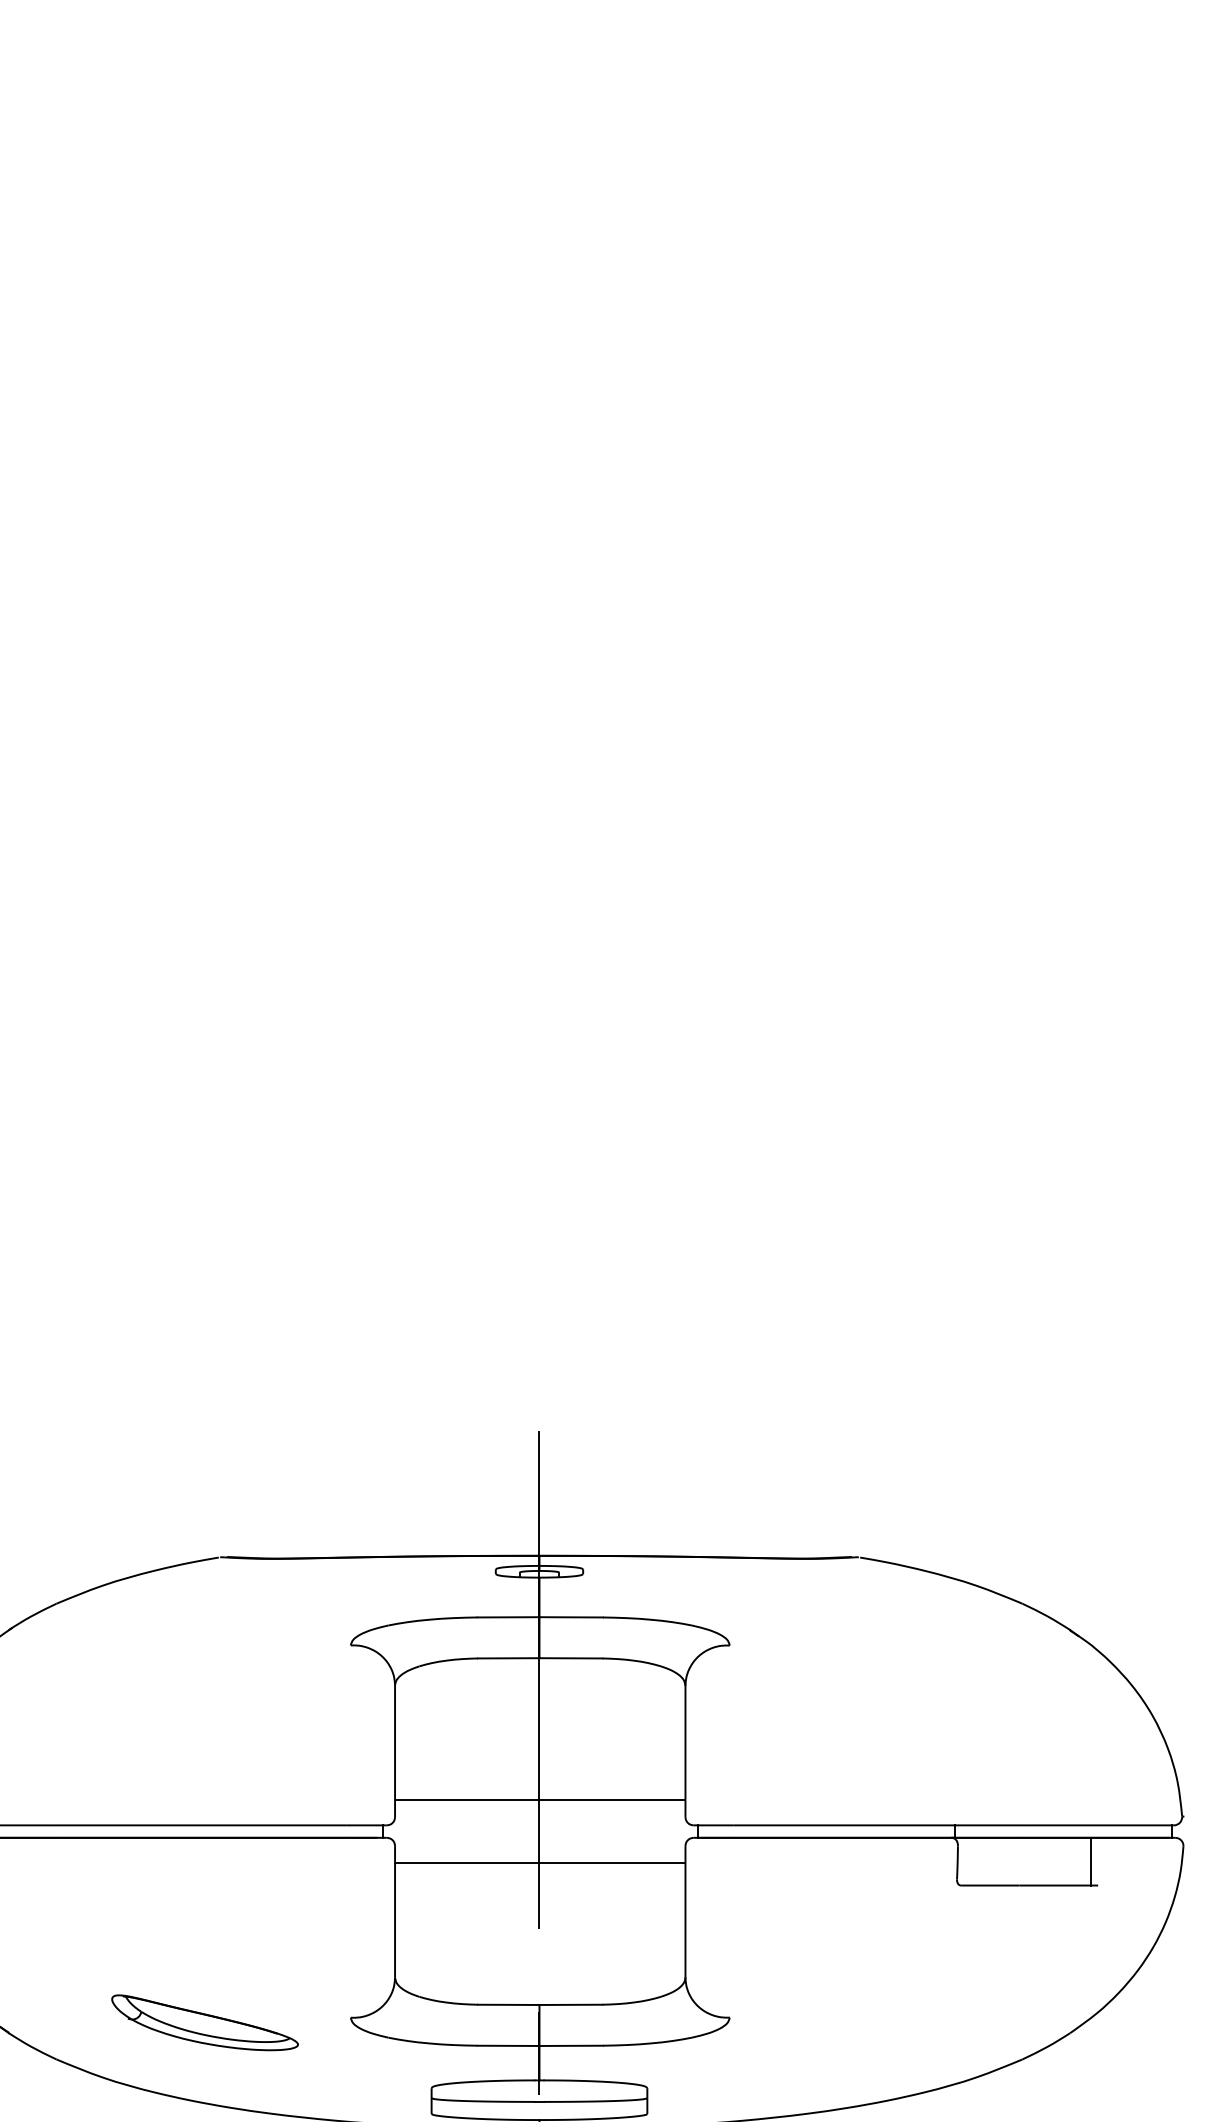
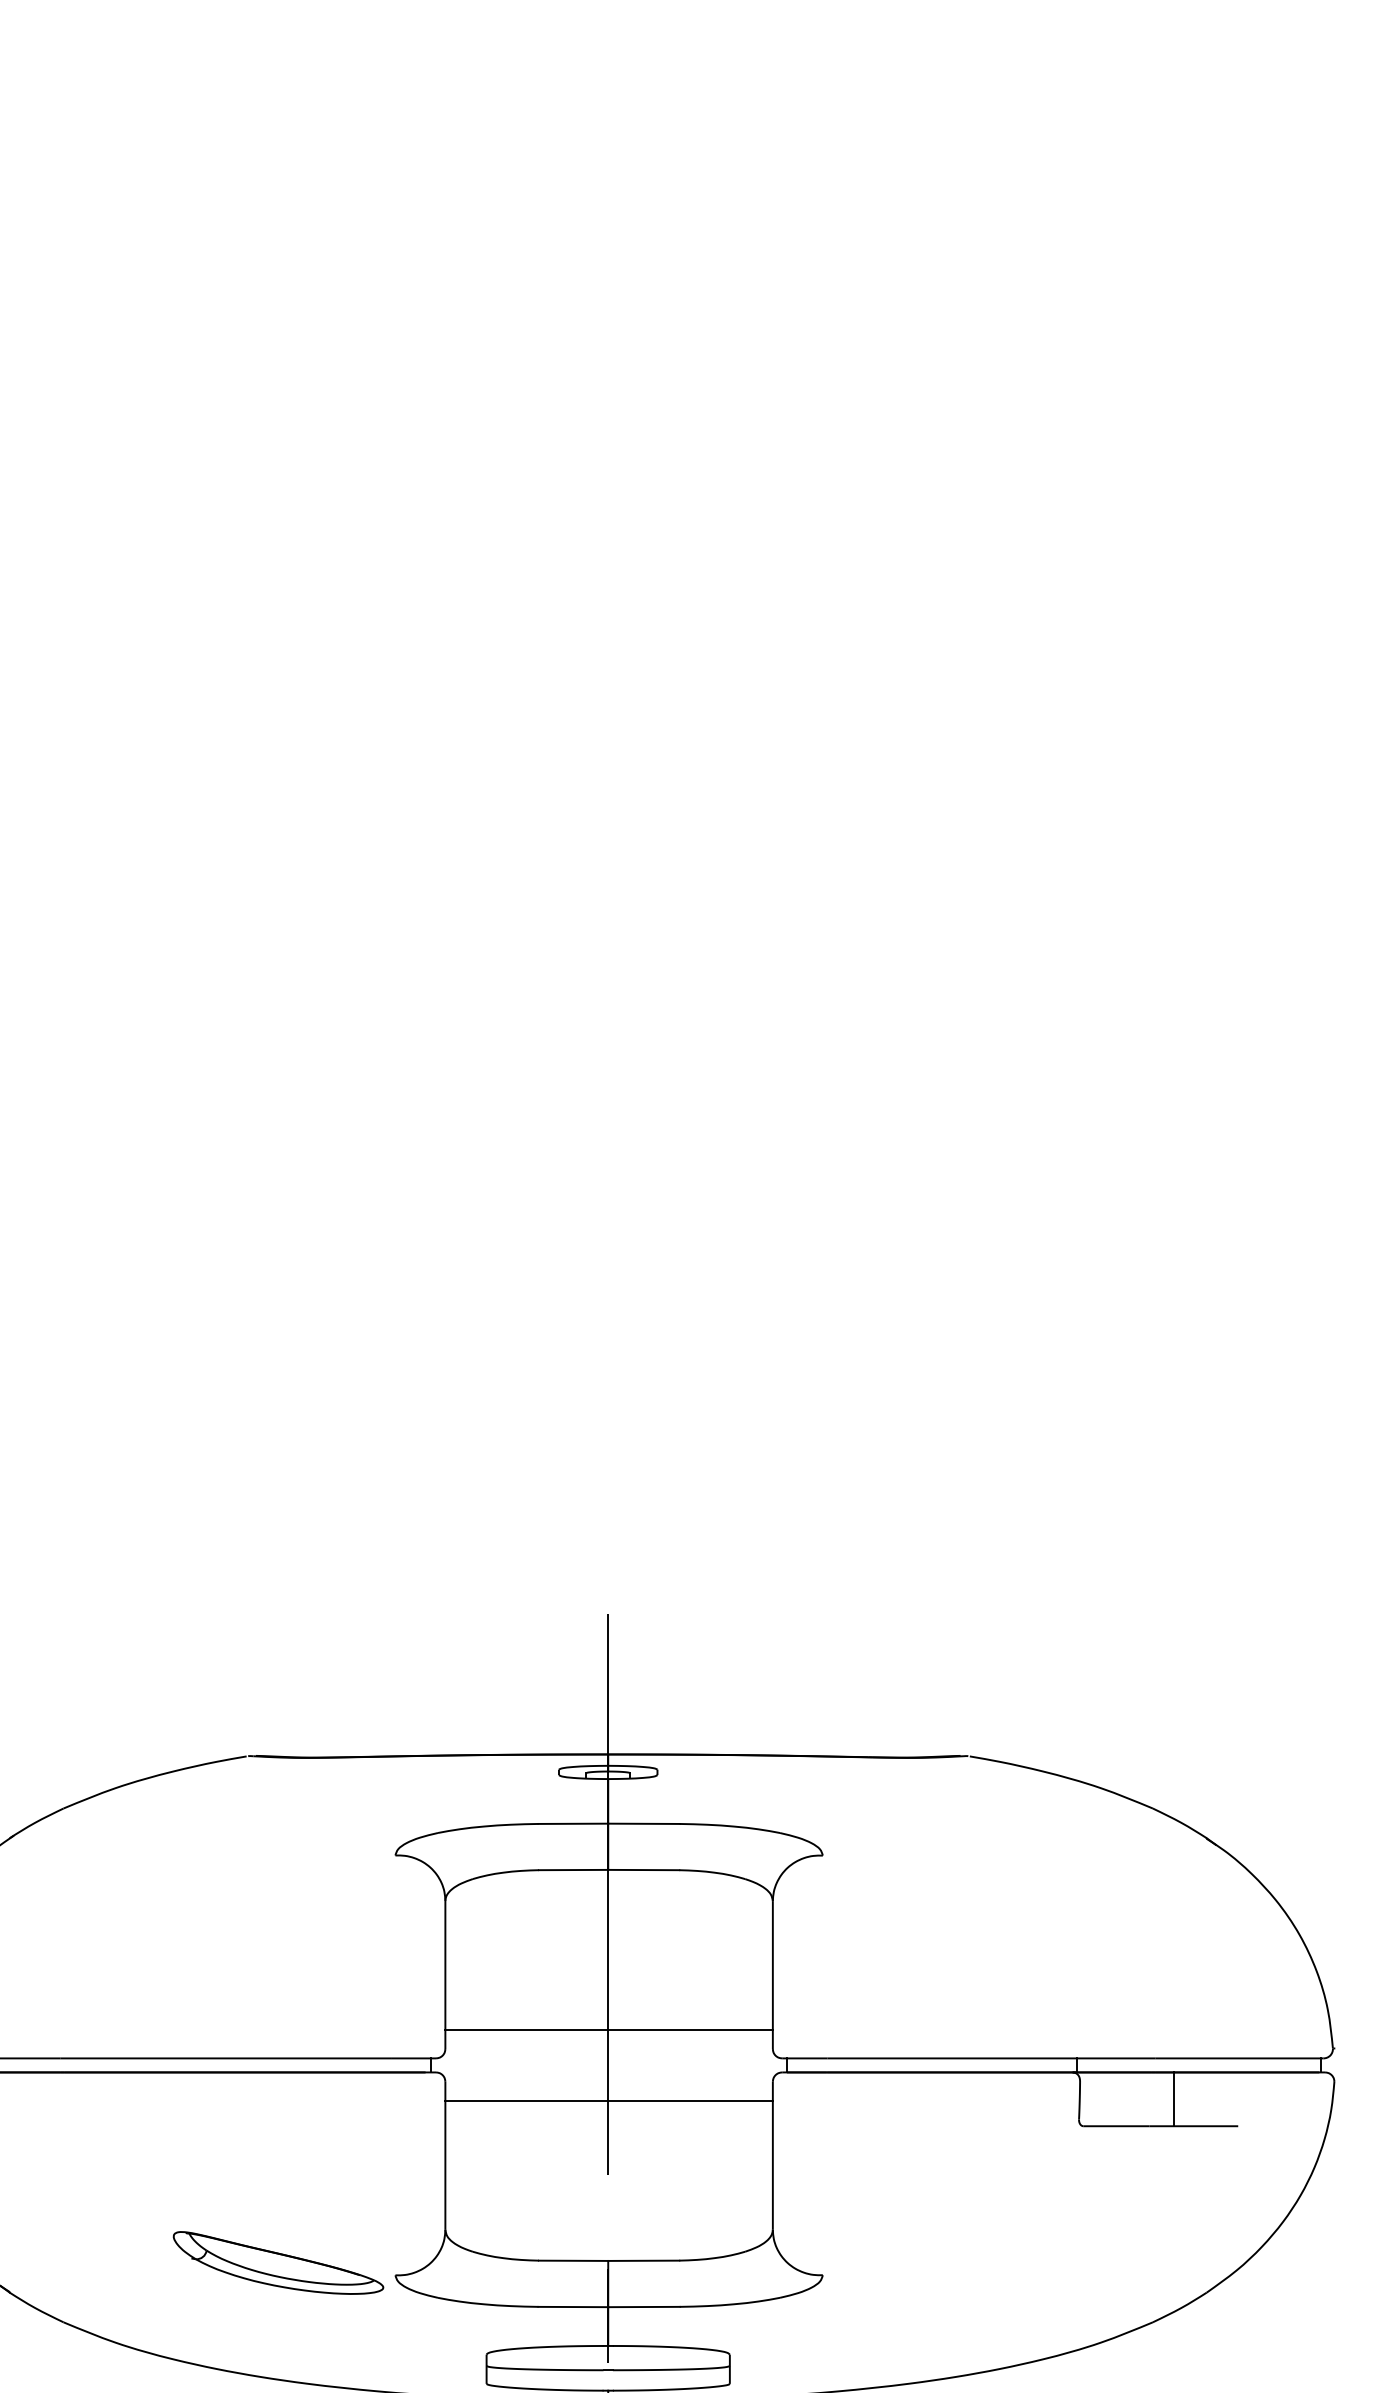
line: (1091, 1861) -> (1174, 2099), moved
part: (204, 2022) -> (277, 2262), moved

